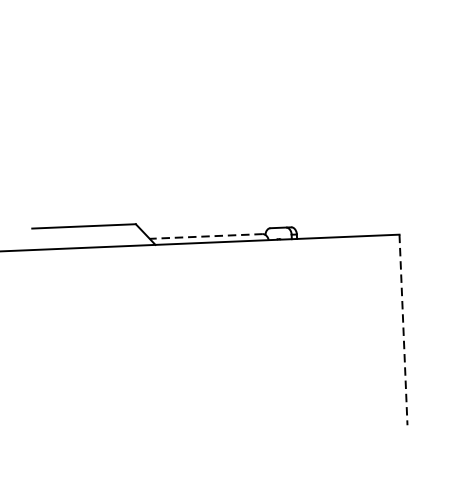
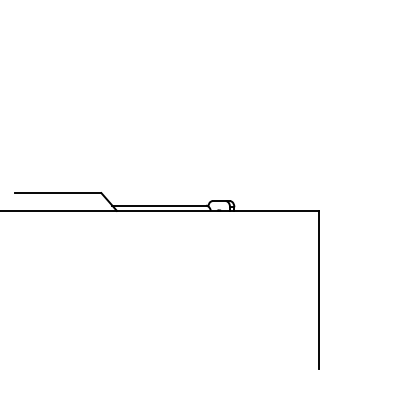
line: (206, 236) -> (159, 205), dashed -> solid
line: (403, 330) -> (319, 290), dashed -> solid

